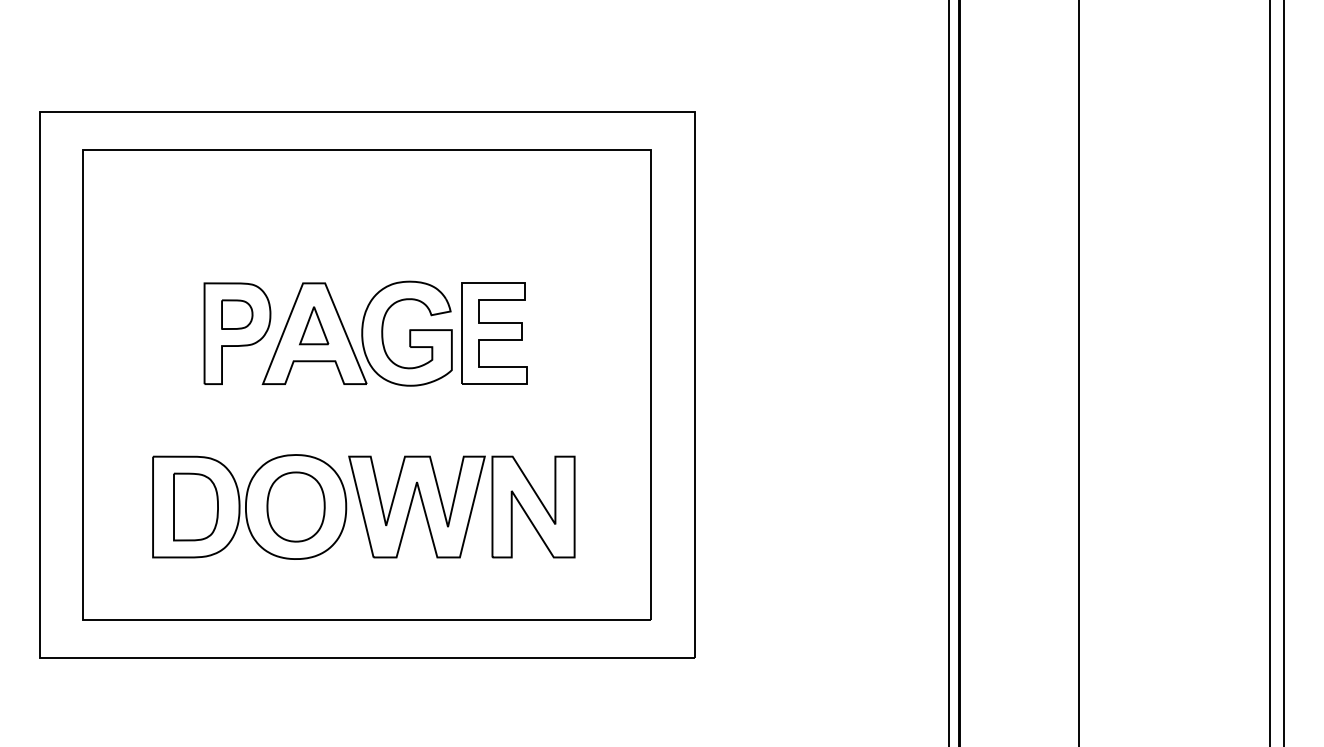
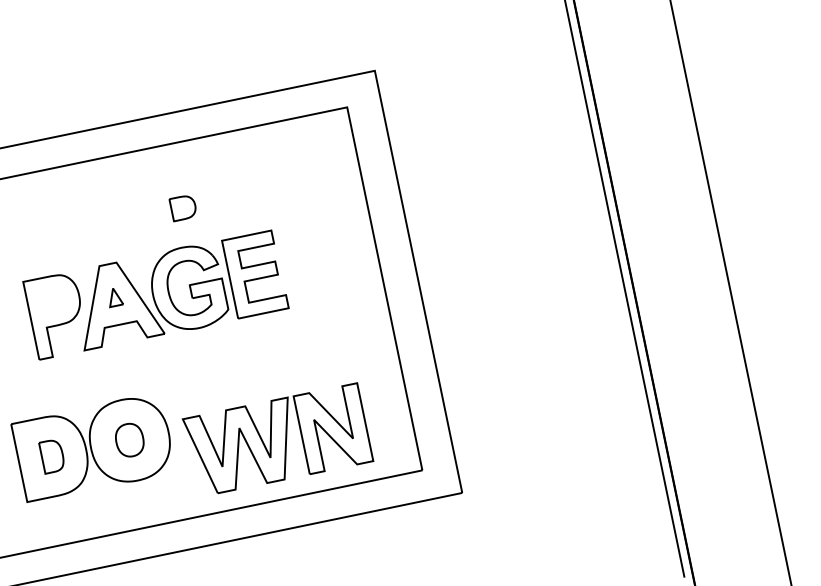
part: (237, 314) -> (183, 207), moved
part: (314, 325) -> (115, 296), size x0.6
part: (195, 506) -> (51, 455), size x0.6
part: (295, 506) -> (129, 439), size x0.6
part: (461, 506) -> (277, 439), moved

